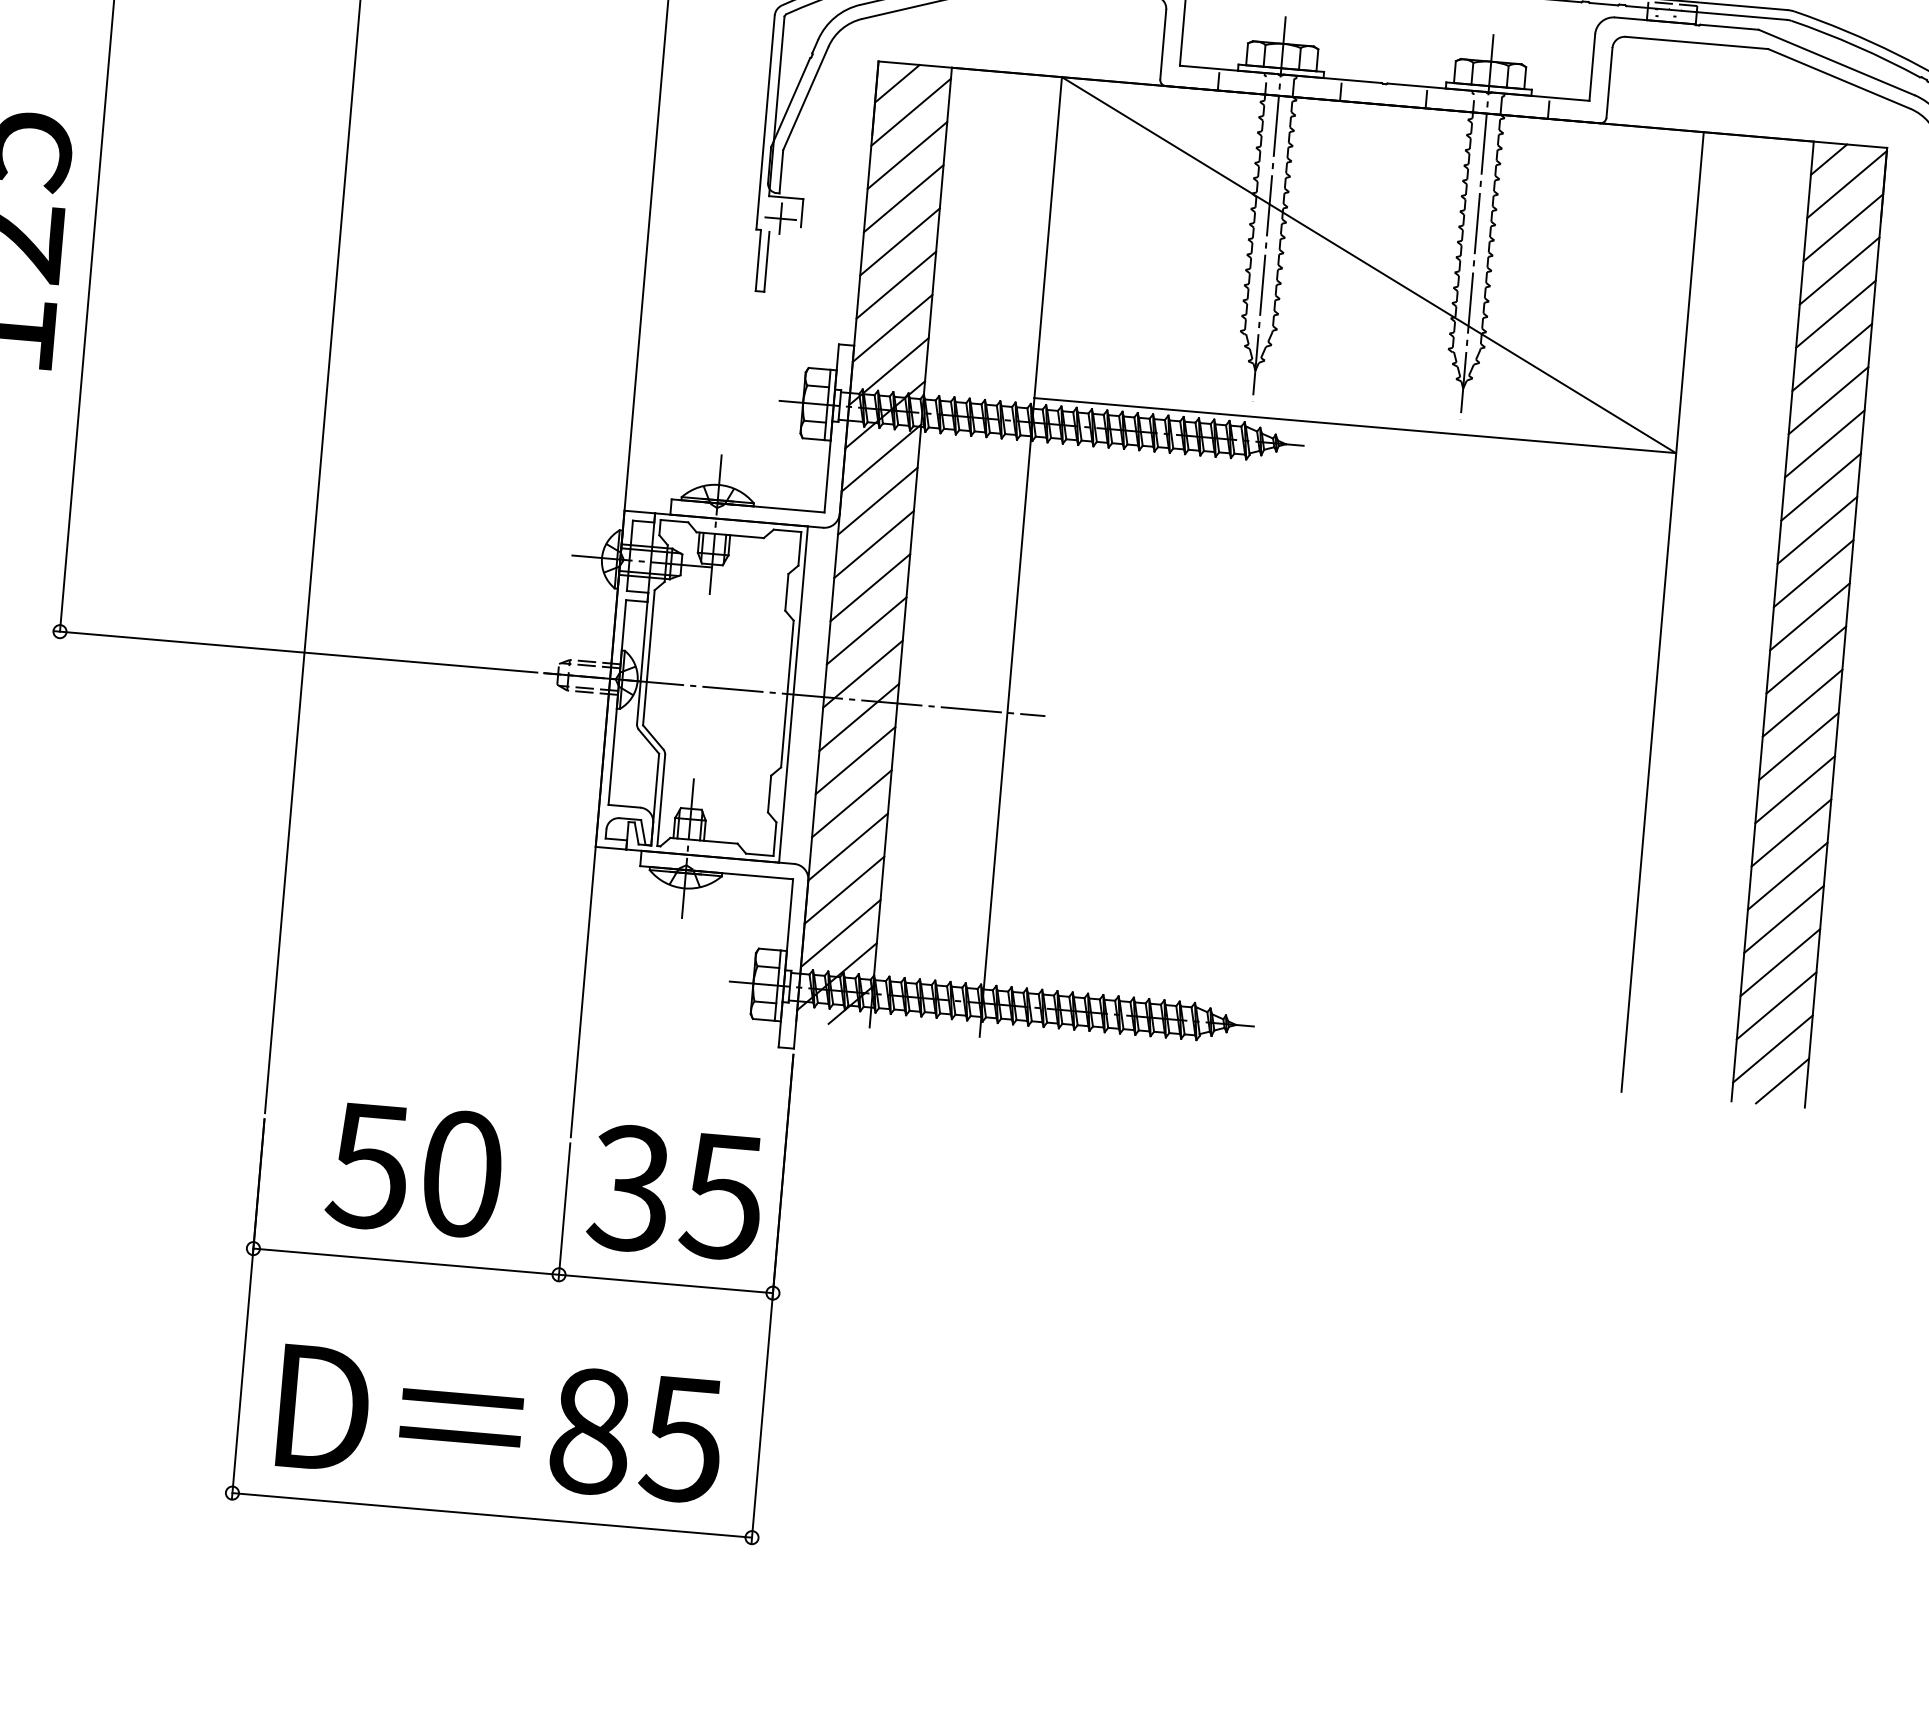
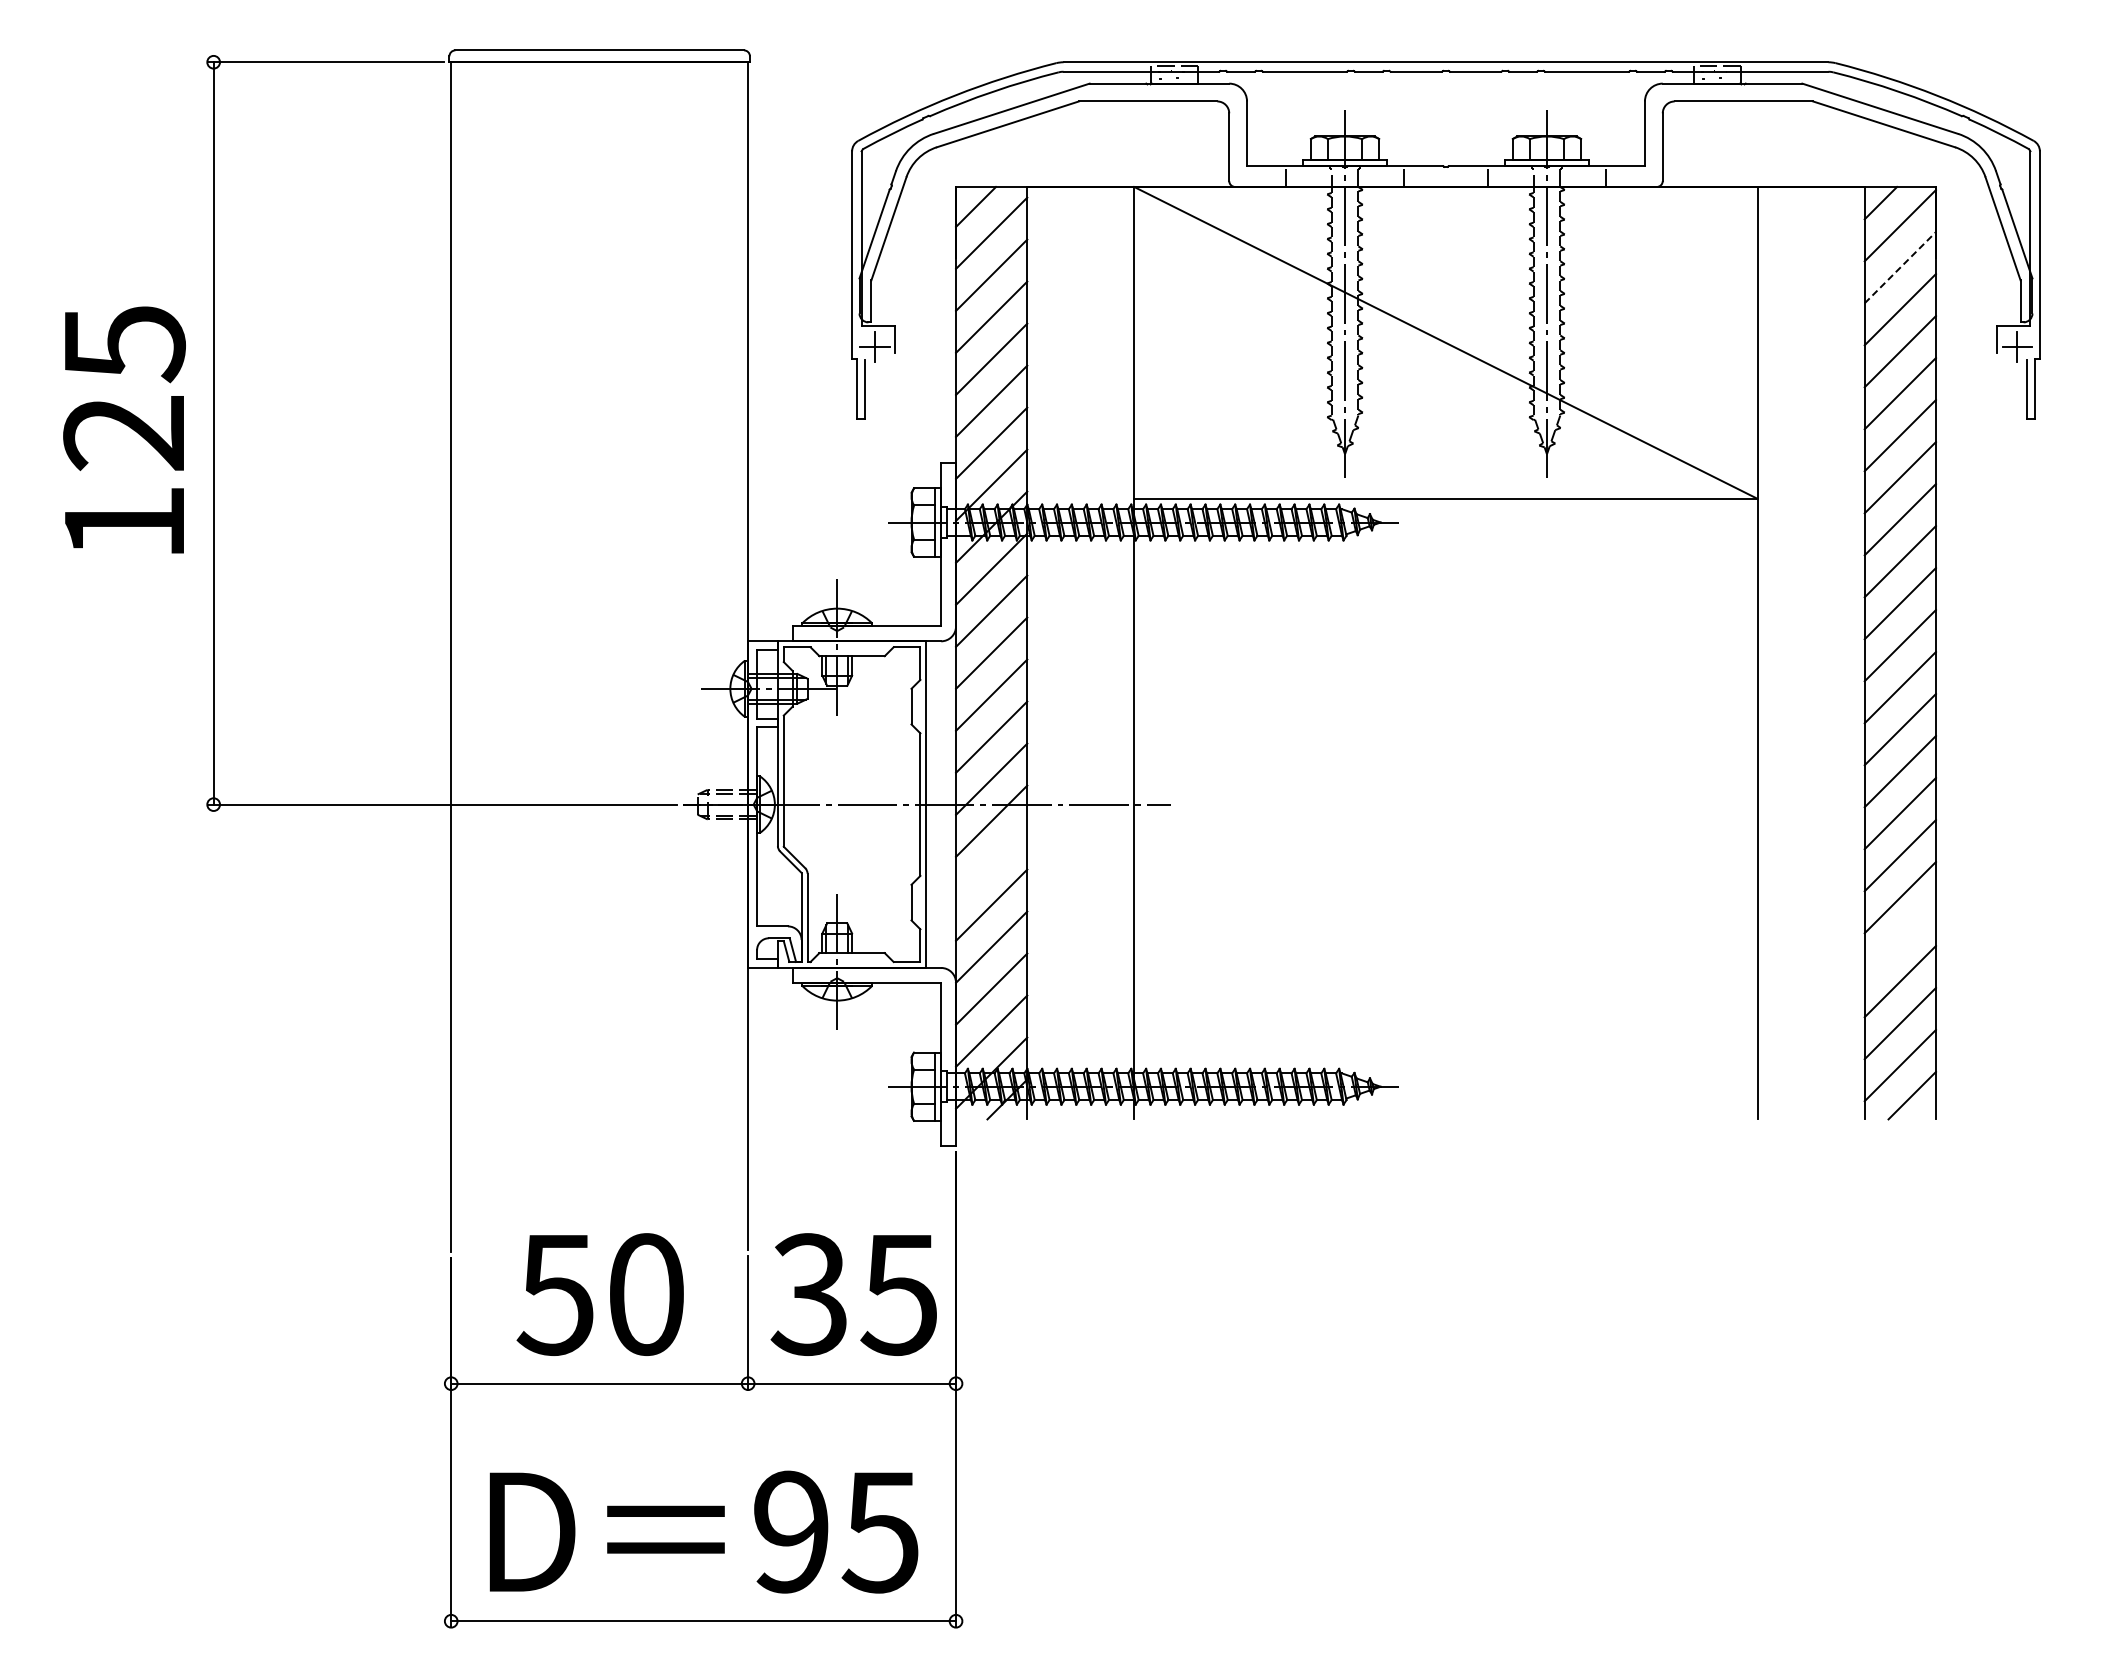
line: (1843, 227) -> (1900, 267), solid -> dashed
line: (855, 759) -> (991, 862), removed
line: (1783, 919) -> (1899, 939), removed
text: (590, 1430) -> (791, 1531), 85 -> 95

